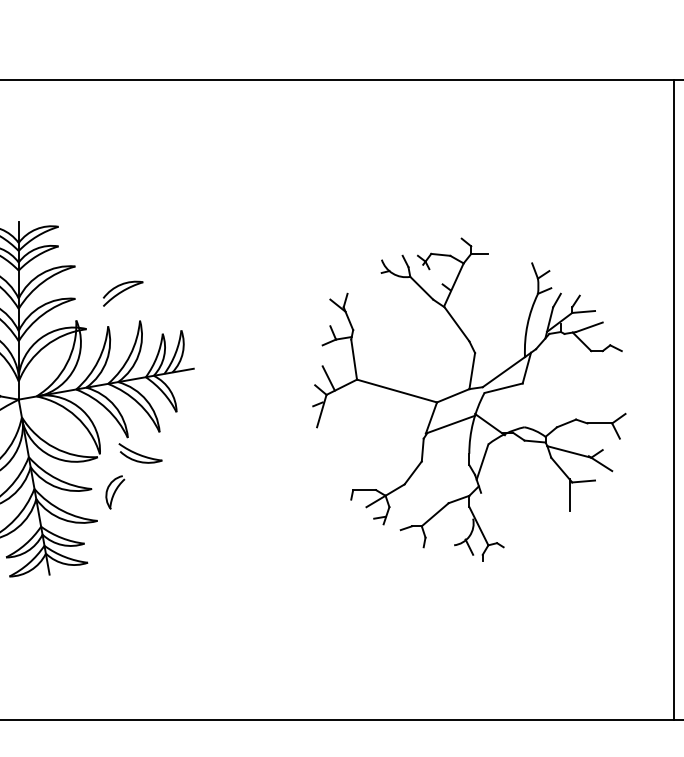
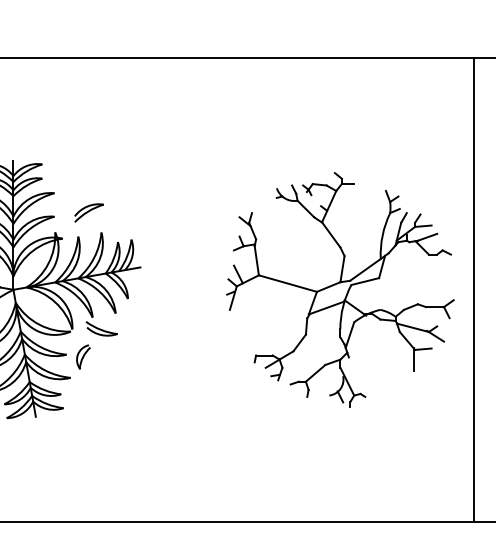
line: (673, 399) -> (473, 289), moved

